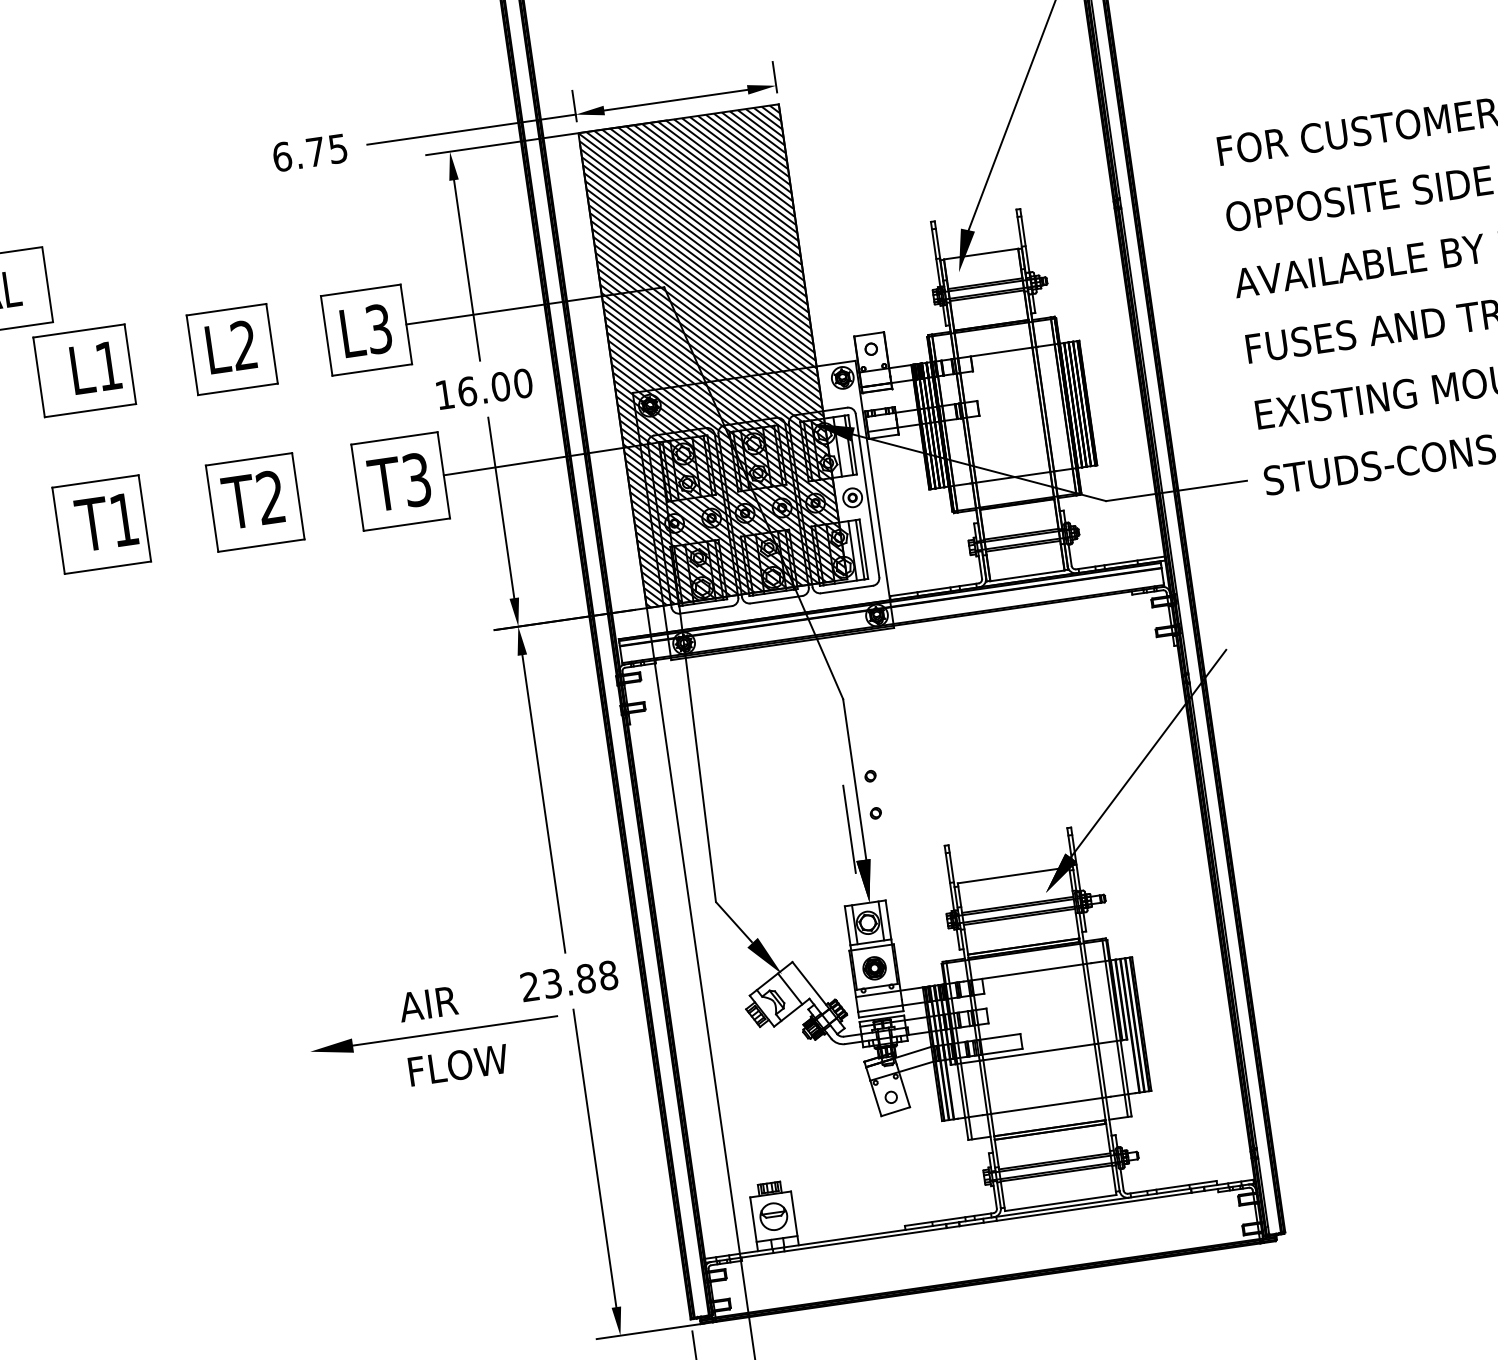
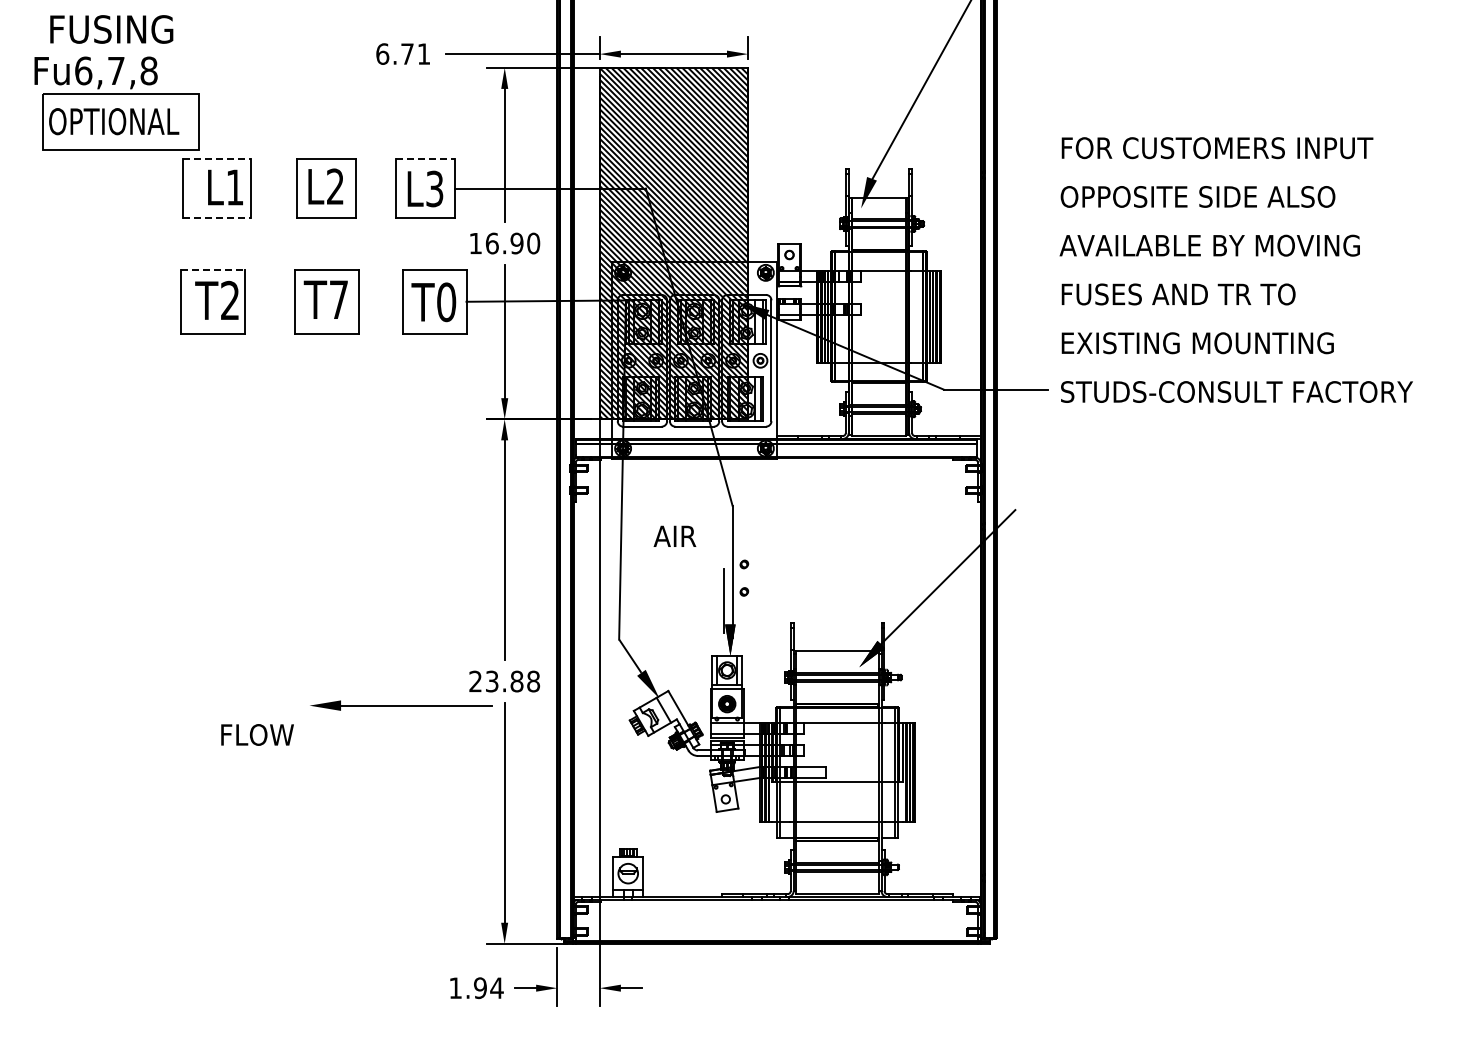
text: (337, 148) -> (423, 53), 6.75 -> 6.71
line: (362, 290) -> (426, 159), solid -> dashed
line: (79, 331) -> (217, 159), solid -> dashed
text: (500, 386) -> (516, 243), 16.00 -> 16.90
line: (91, 411) -> (217, 218), solid -> dashed
line: (95, 480) -> (213, 269), solid -> dashed
text: (416, 480) -> (446, 302), T3 -> T0
text: (270, 497) -> (338, 299), T2 -> T7
text: (123, 518) -> (229, 299), T1 -> T2
text: (427, 1002) -> (674, 535), moved
text: (458, 1064) -> (257, 734), moved

